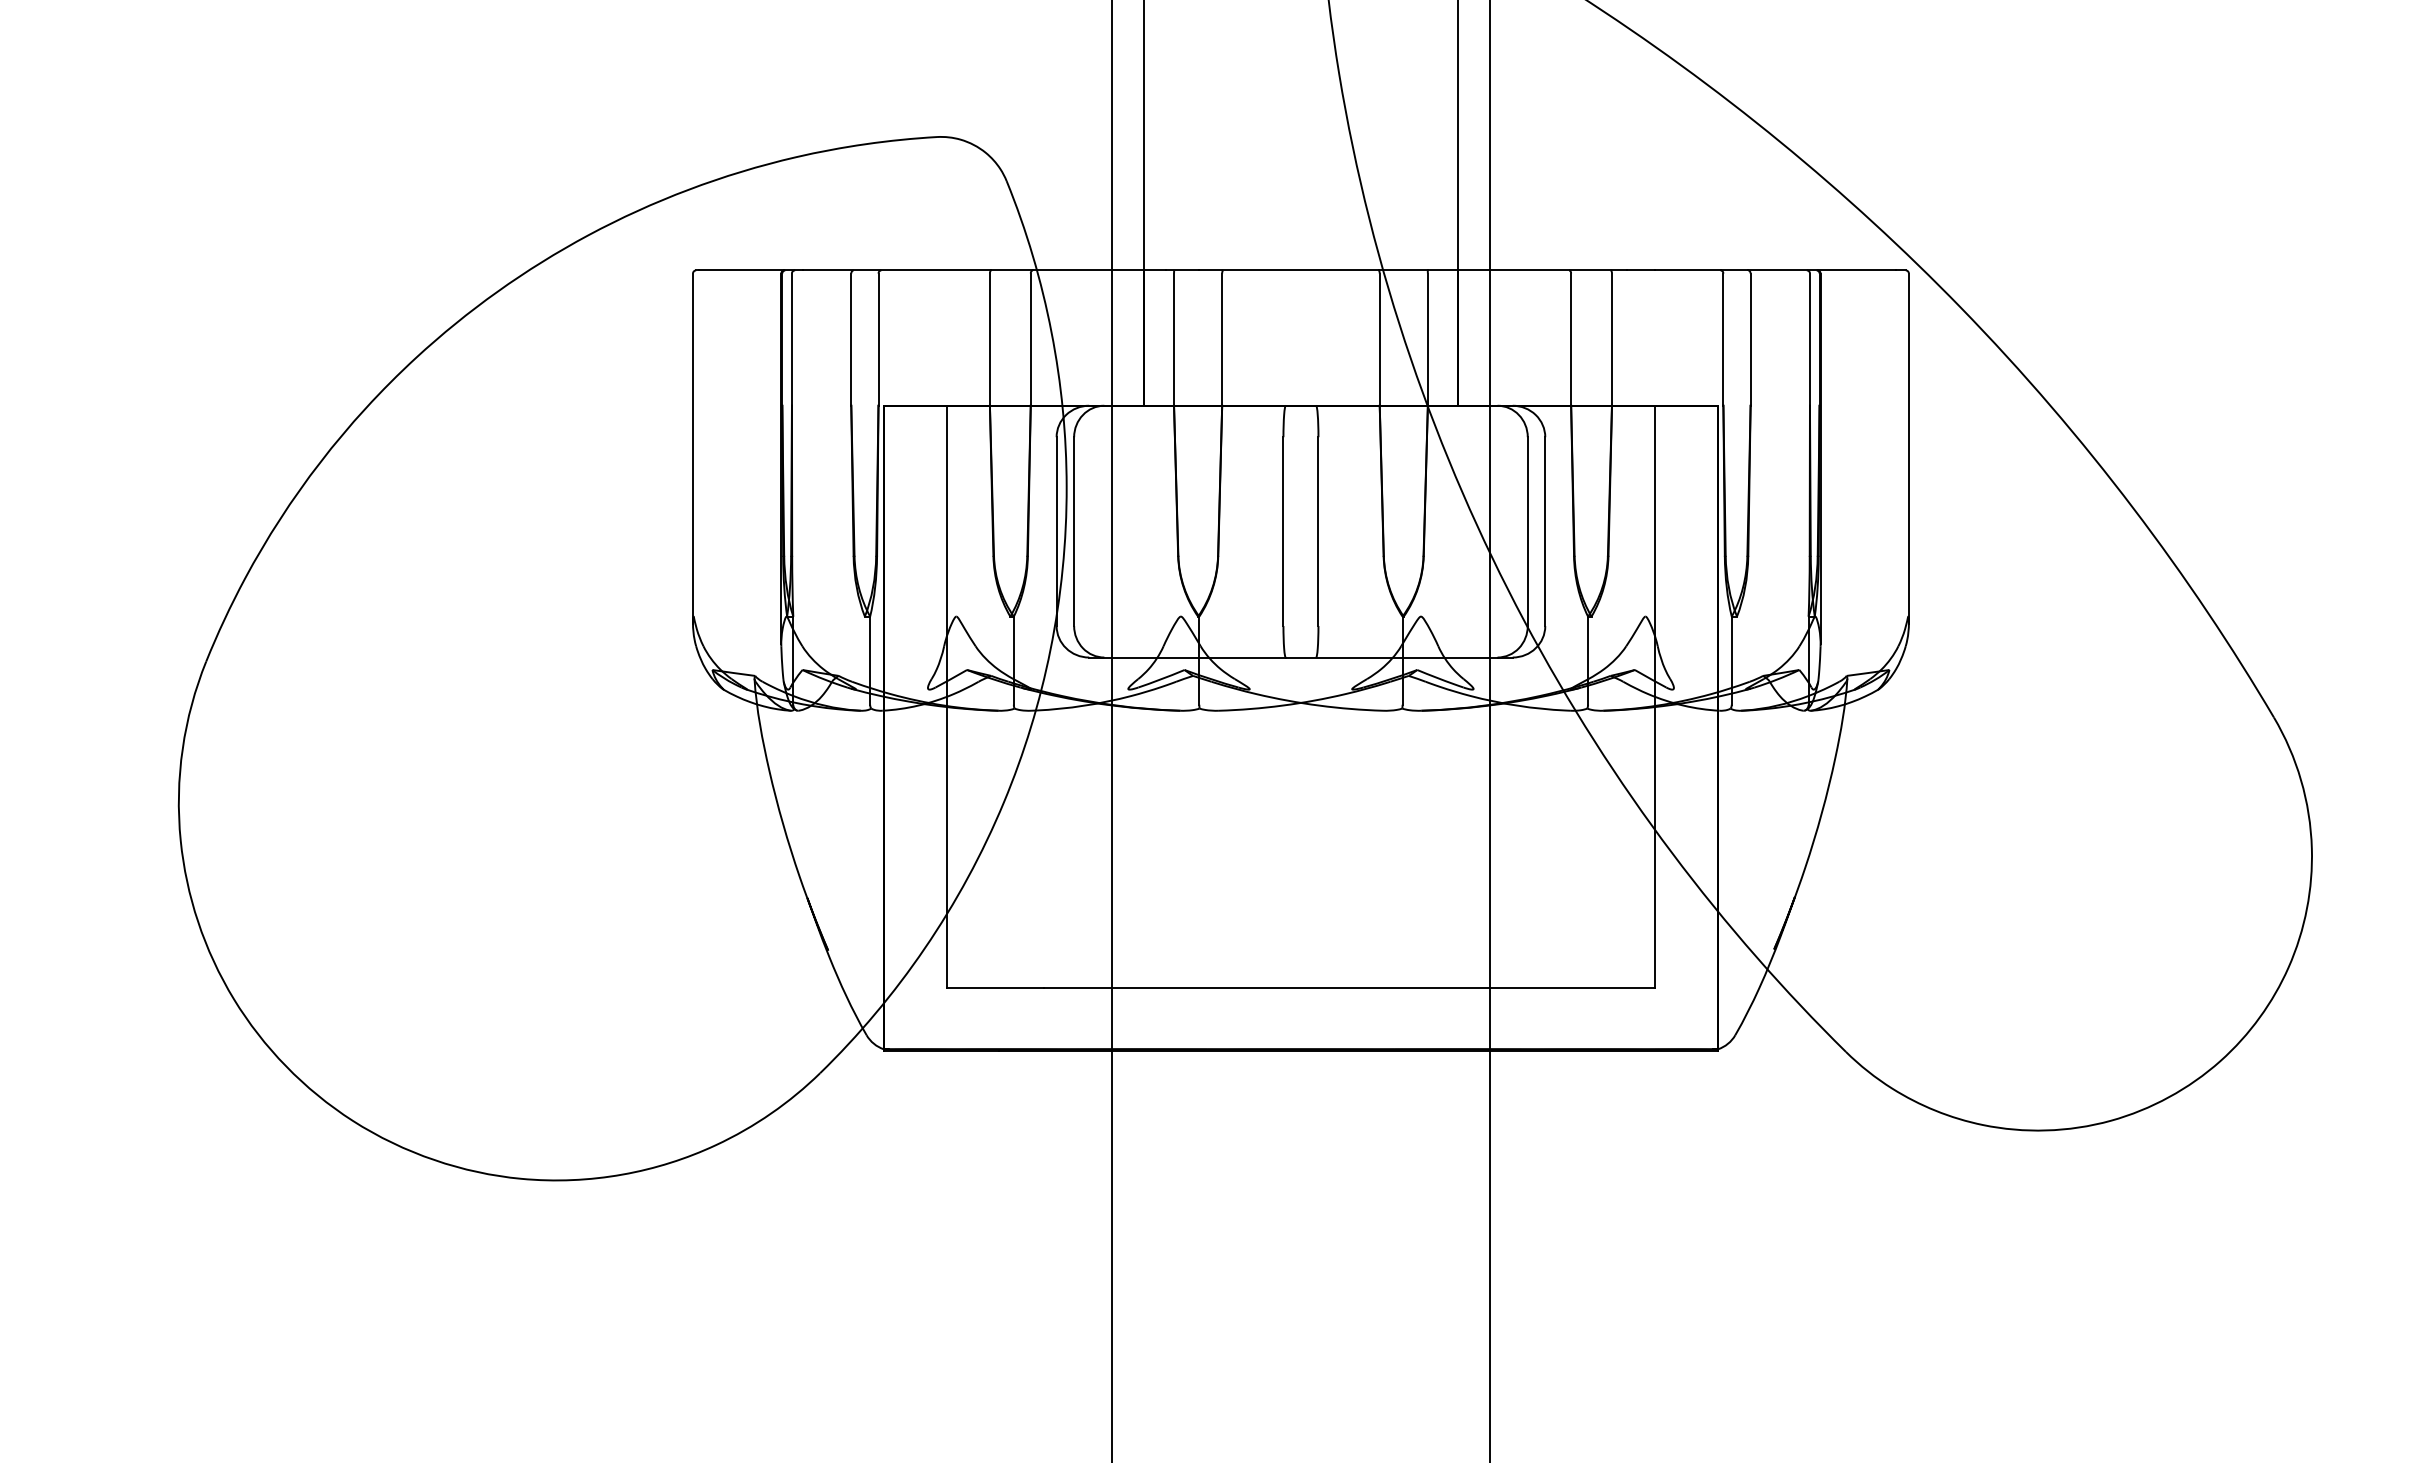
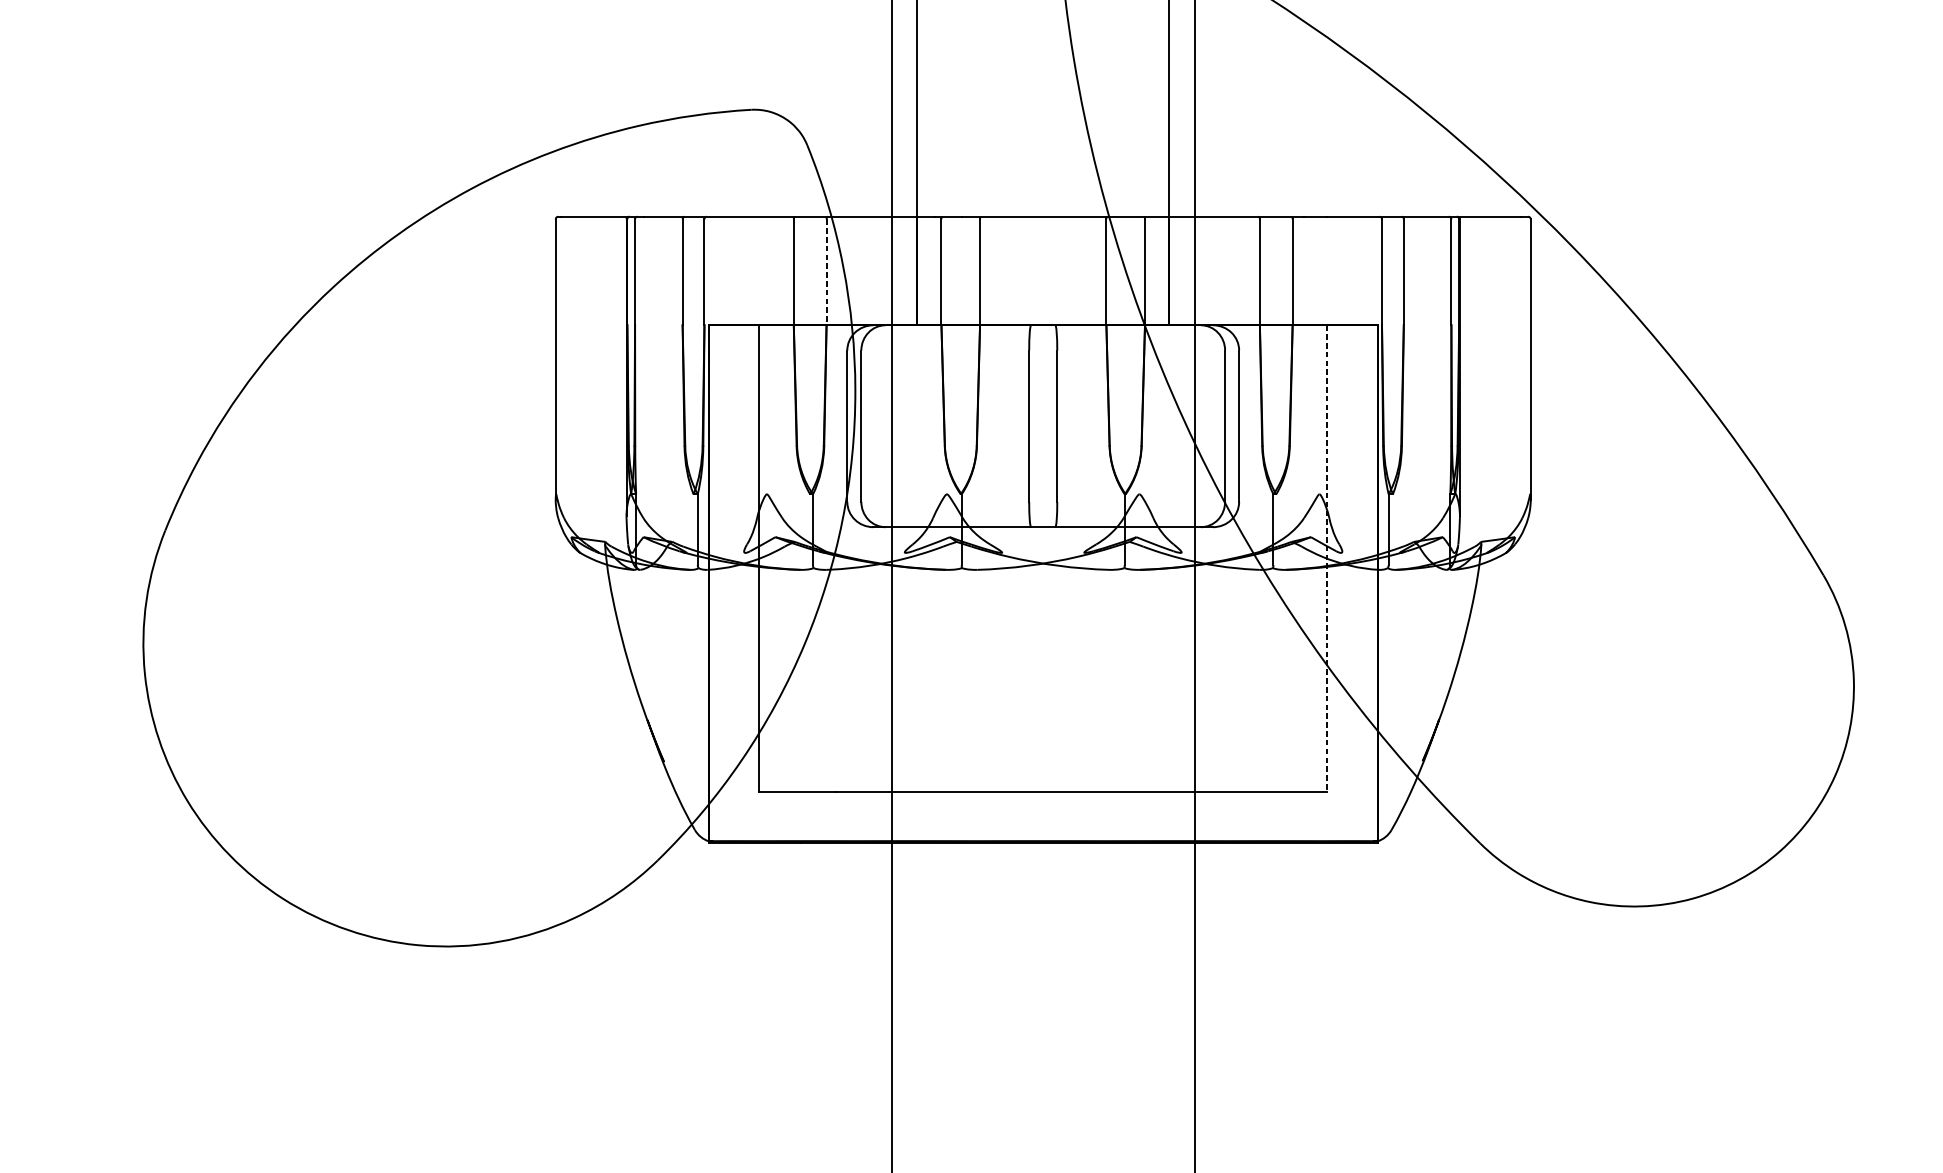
line: (1030, 340) -> (826, 272), solid -> dashed
line: (1655, 697) -> (1327, 559), solid -> dashed

